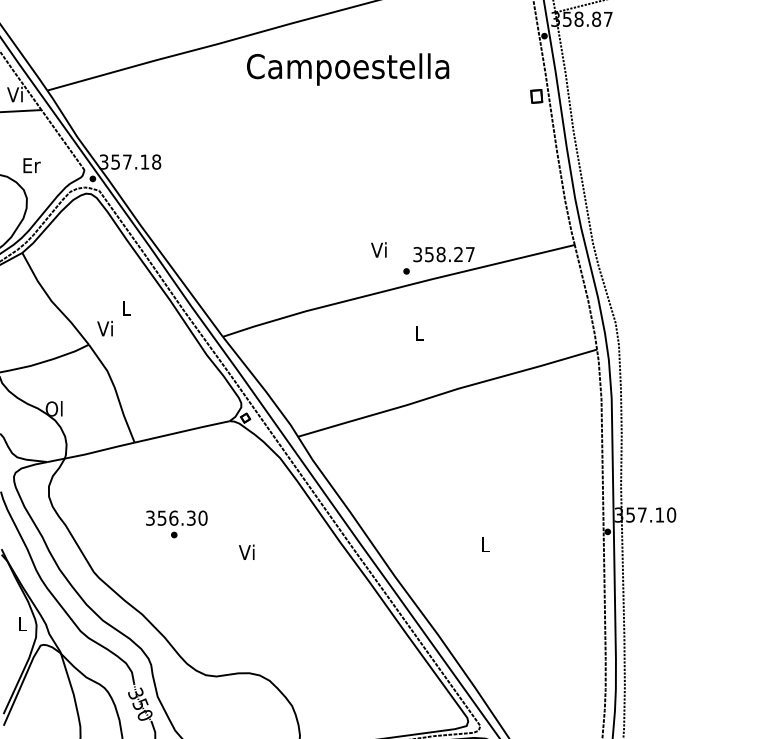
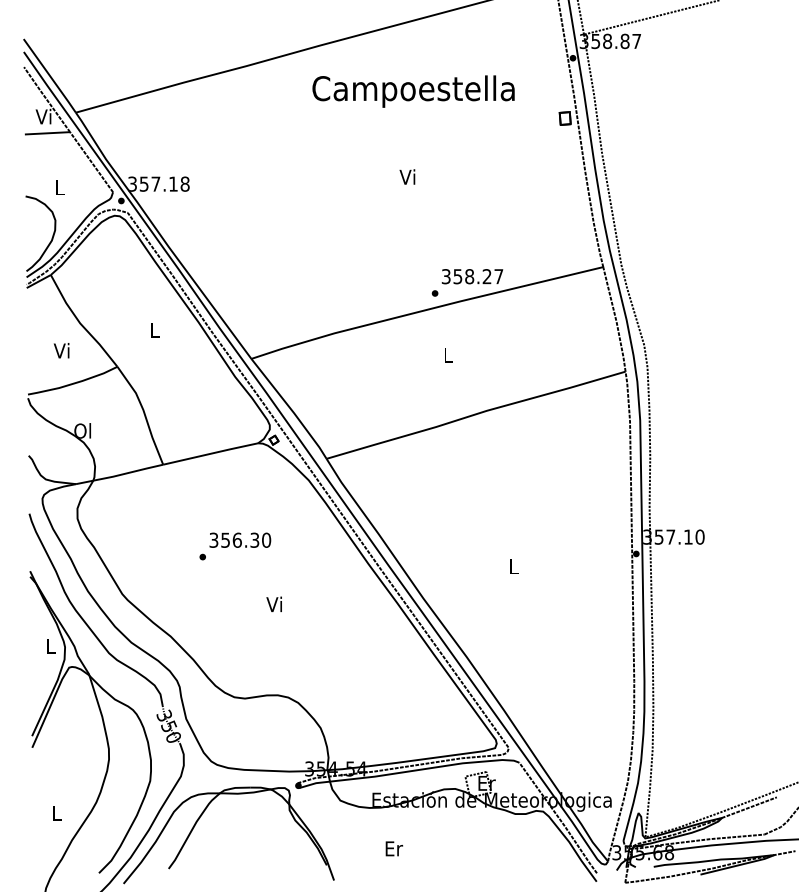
text: (347, 69) -> (413, 91), moved
text: (31, 165) -> (60, 187), Er -> L
text: (378, 249) -> (407, 176), moved
text: (104, 328) -> (61, 350), moved
text: (176, 517) -> (240, 539), moved
text: (245, 552) -> (273, 604), moved

